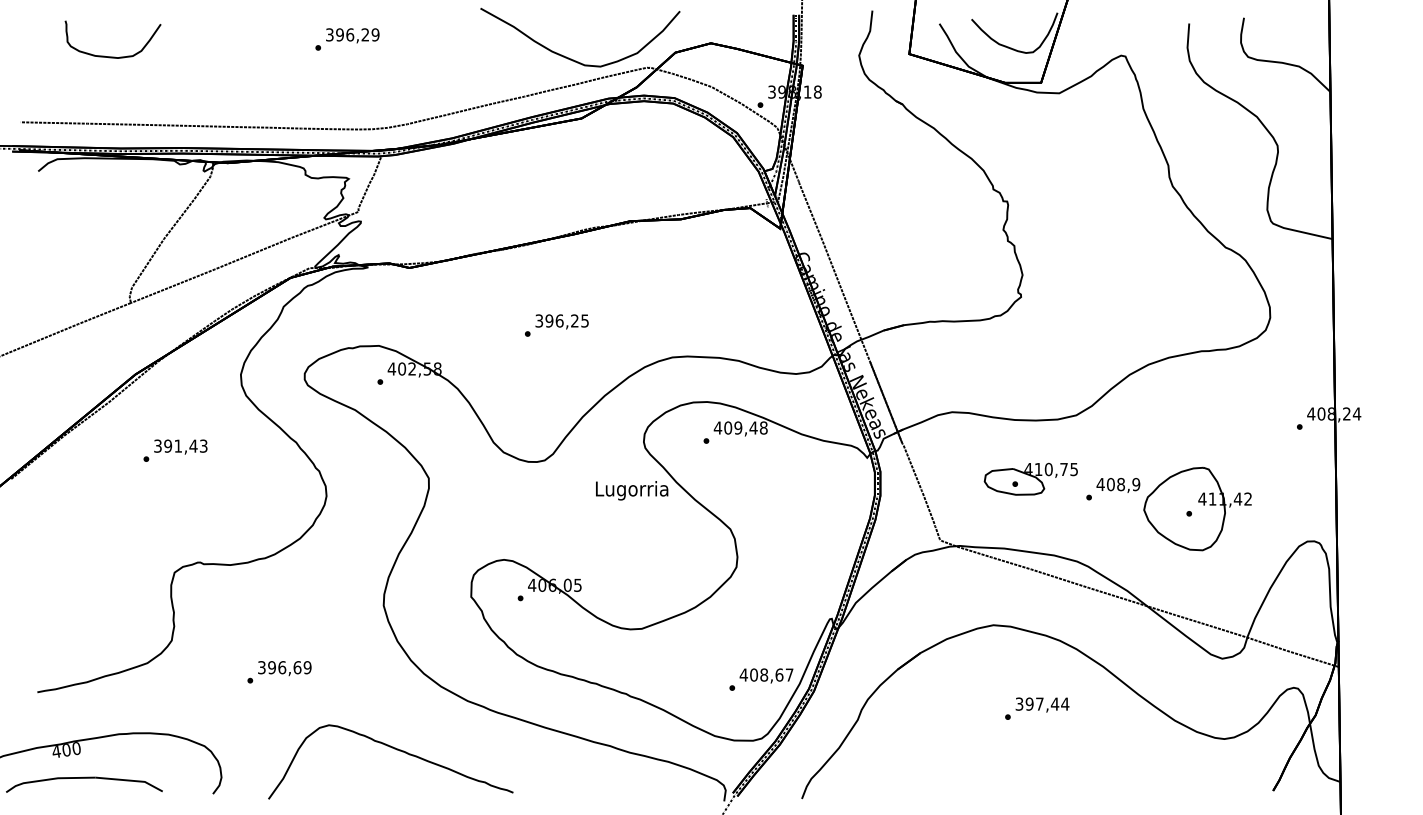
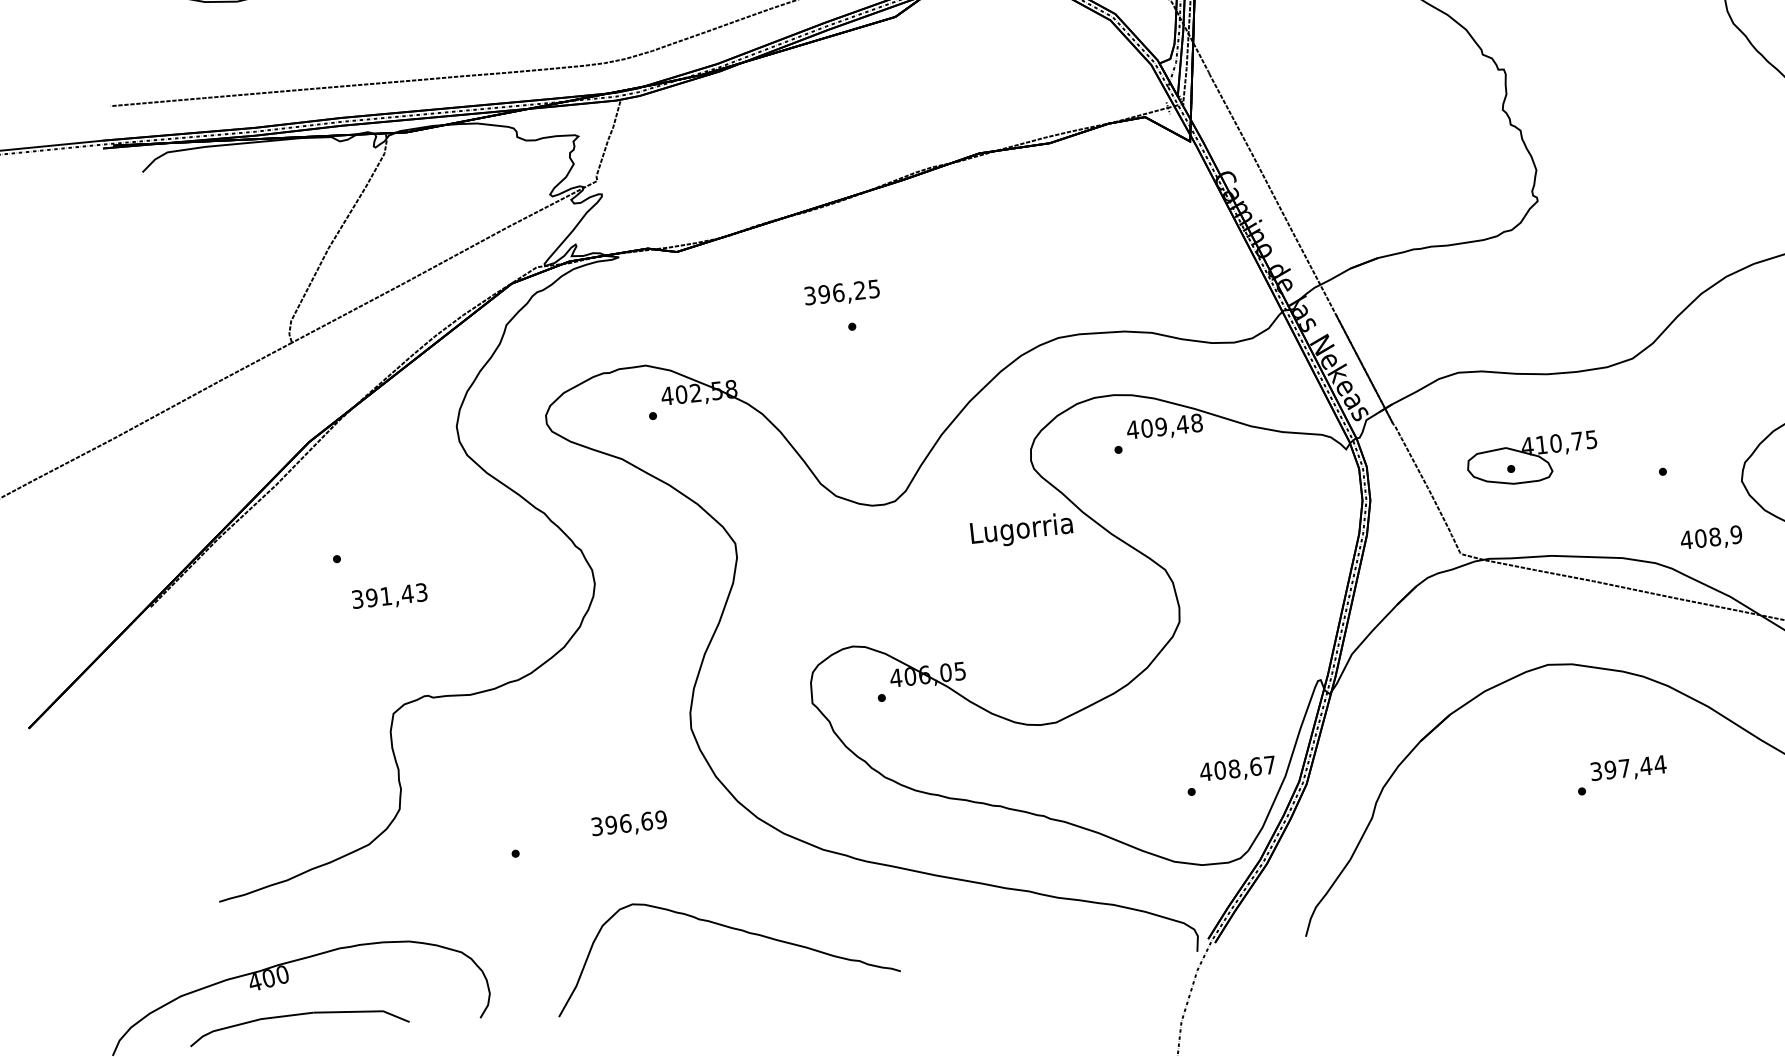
text: (561, 321) -> (841, 293), moved
text: (180, 446) -> (389, 596), moved
part: (1030, 478) -> (1531, 458), moved
text: (1118, 485) -> (1711, 538), moved
text: (284, 668) -> (628, 824), moved

